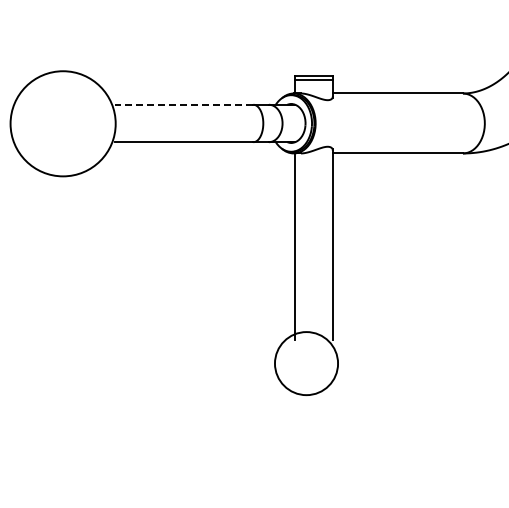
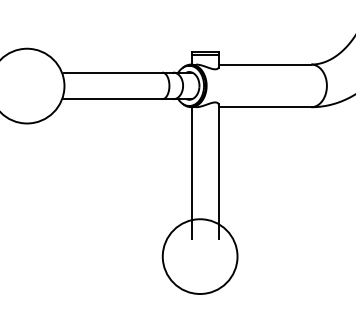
line: (183, 104) -> (112, 72), dashed -> solid
circle: (306, 363) -> (200, 256), size x1.67

